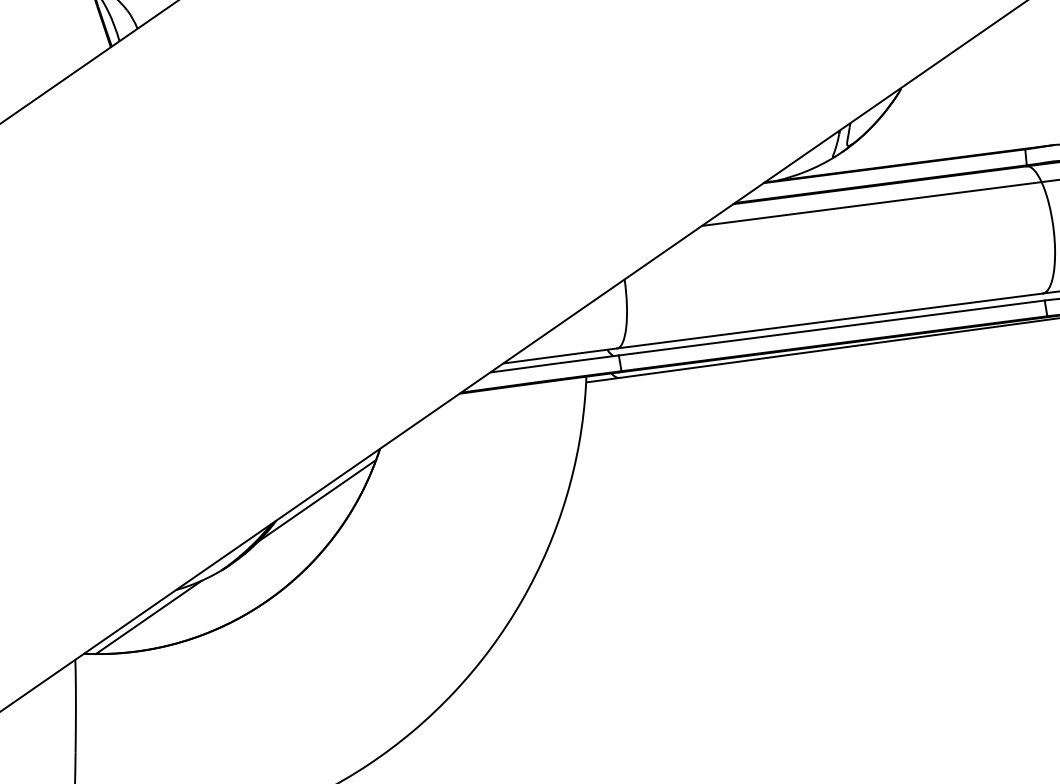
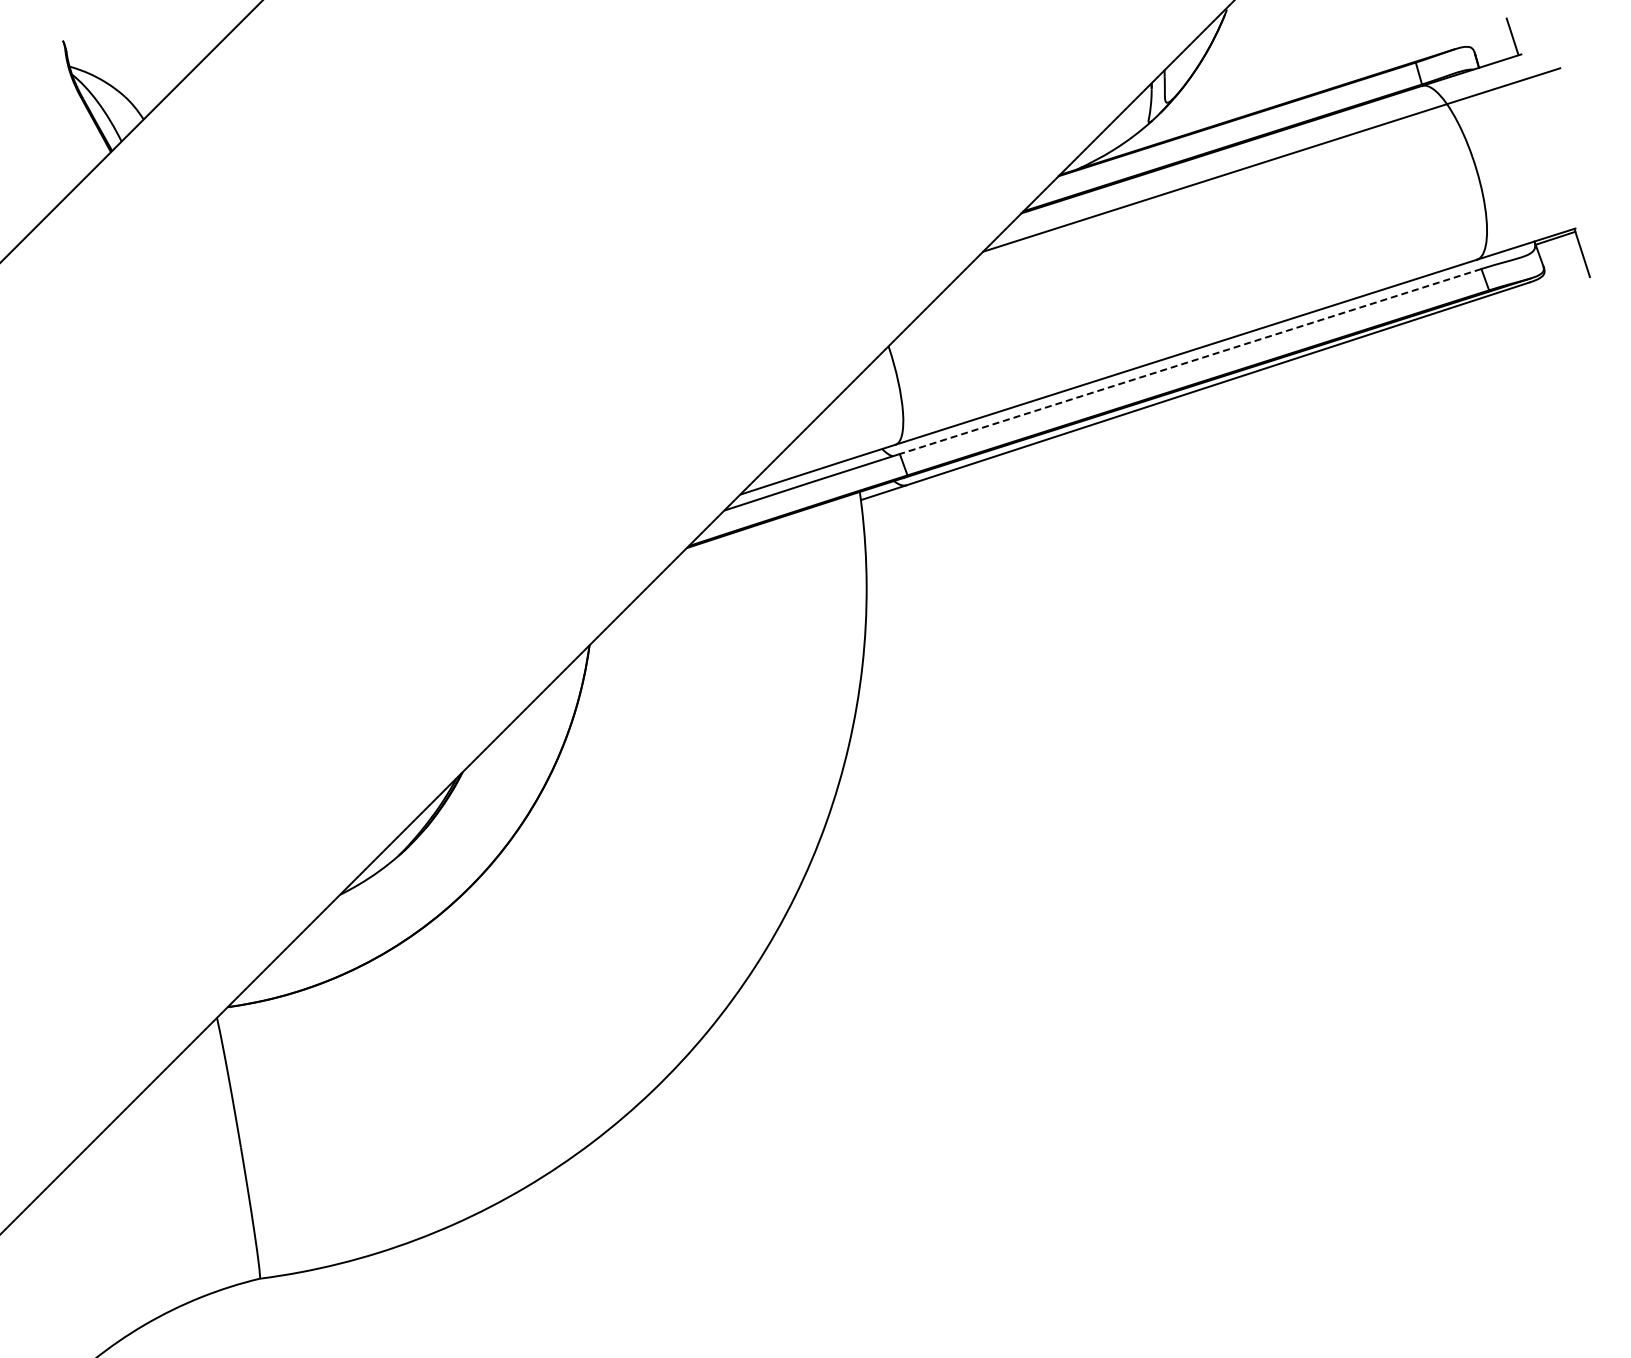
line: (831, 327) -> (1190, 361), solid -> dashed
line: (316, 501) -> (514, 734), removed
line: (148, 617) -> (308, 939), removed

